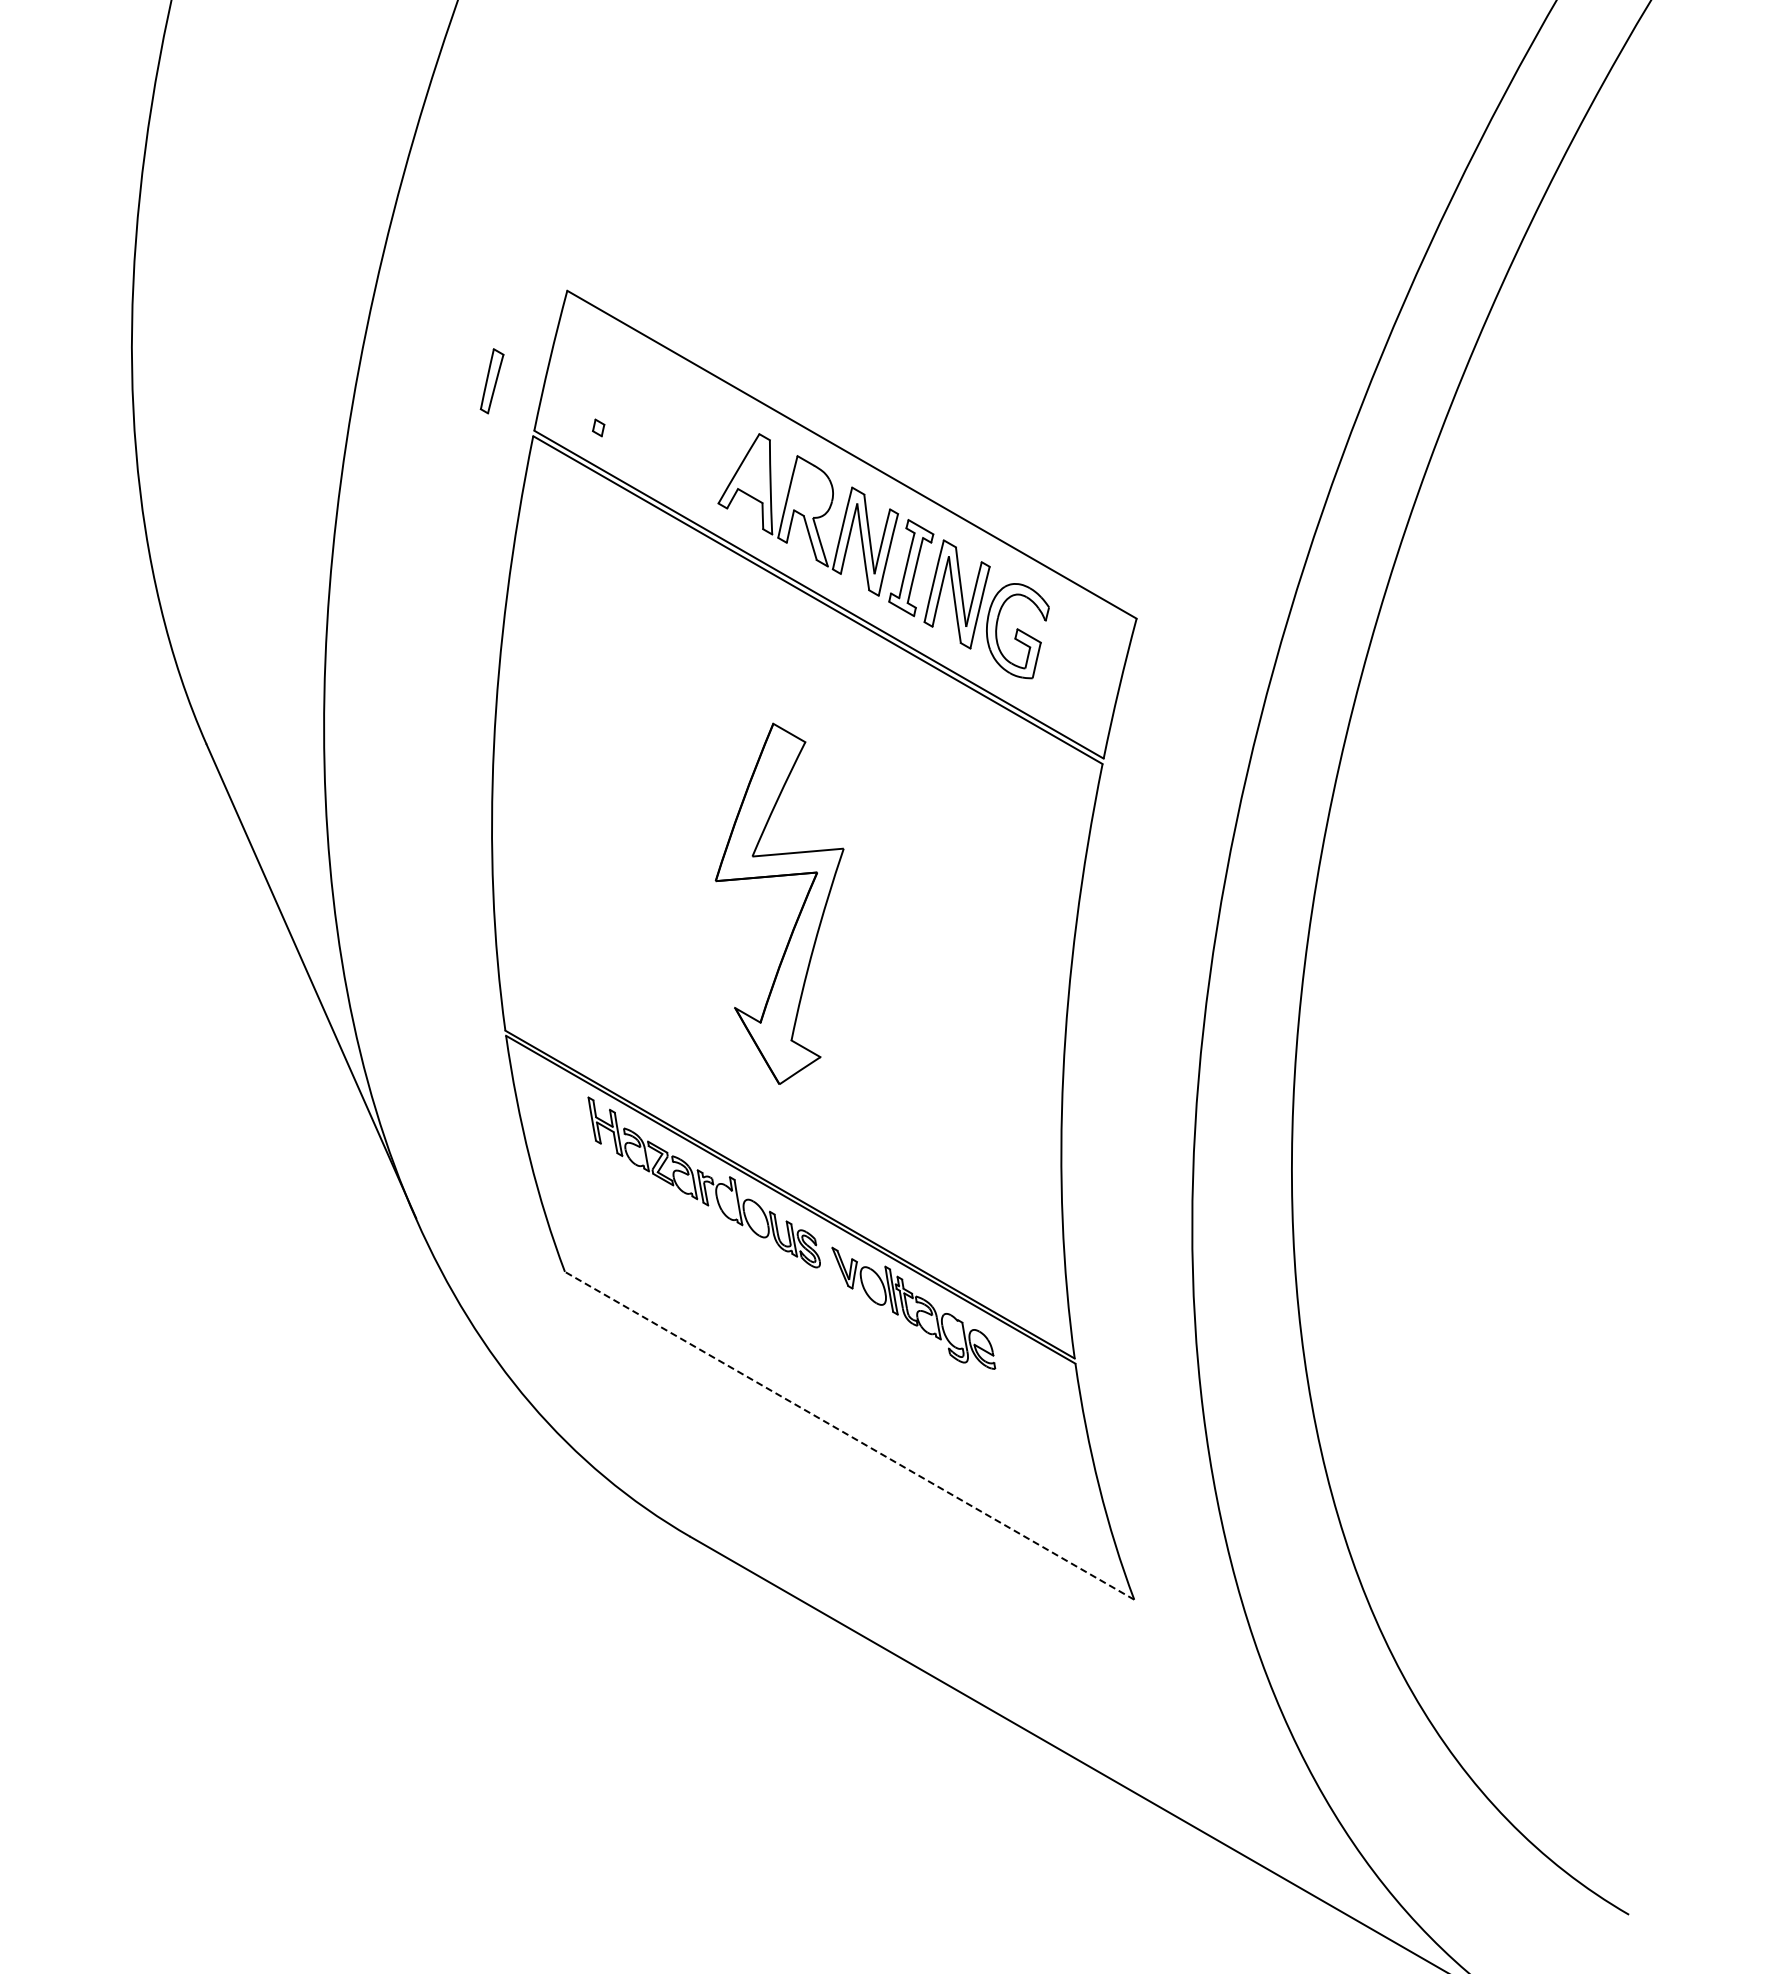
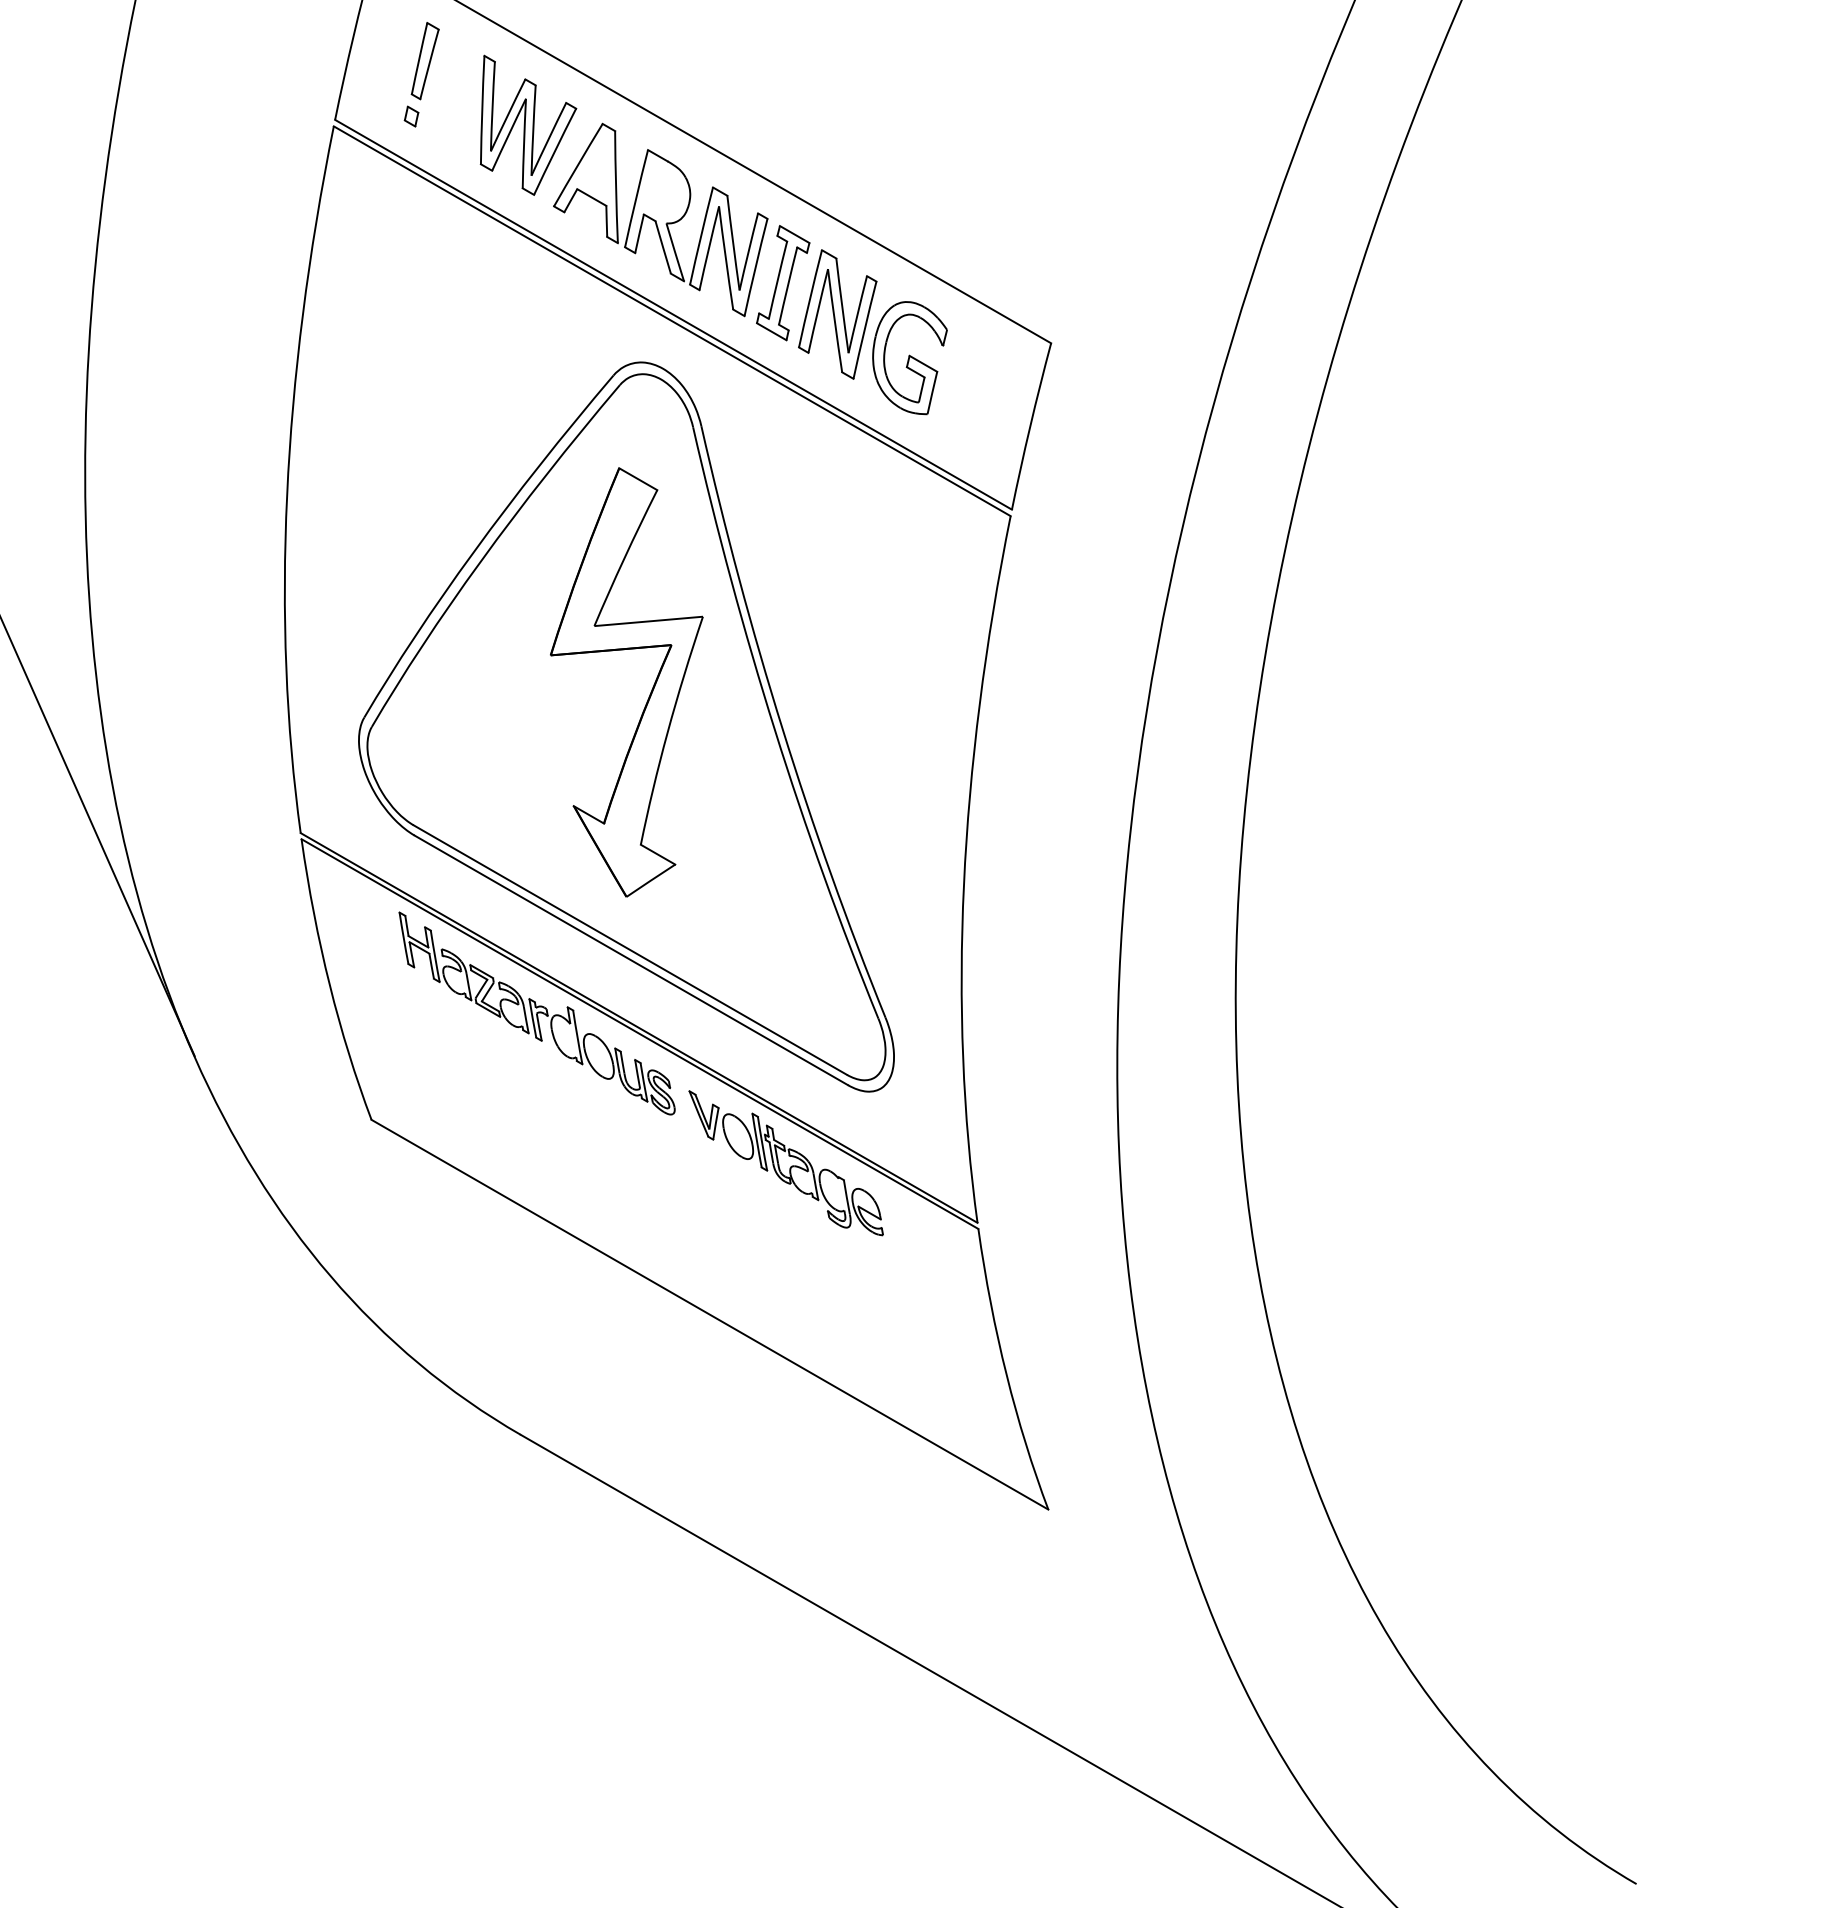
part: (491, 381) -> (424, 61), moved
part: (697, 434) -> (529, 124), added
part: (779, 941) -> (626, 727), added
line: (849, 1435) -> (709, 1314), dashed -> solid

